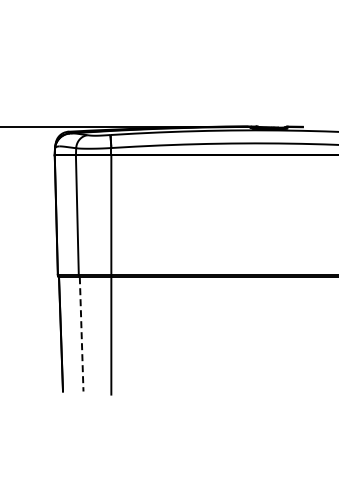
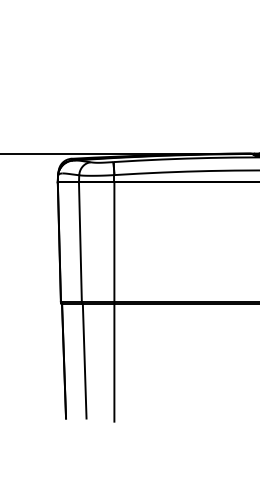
line: (81, 334) -> (84, 361), dashed -> solid

